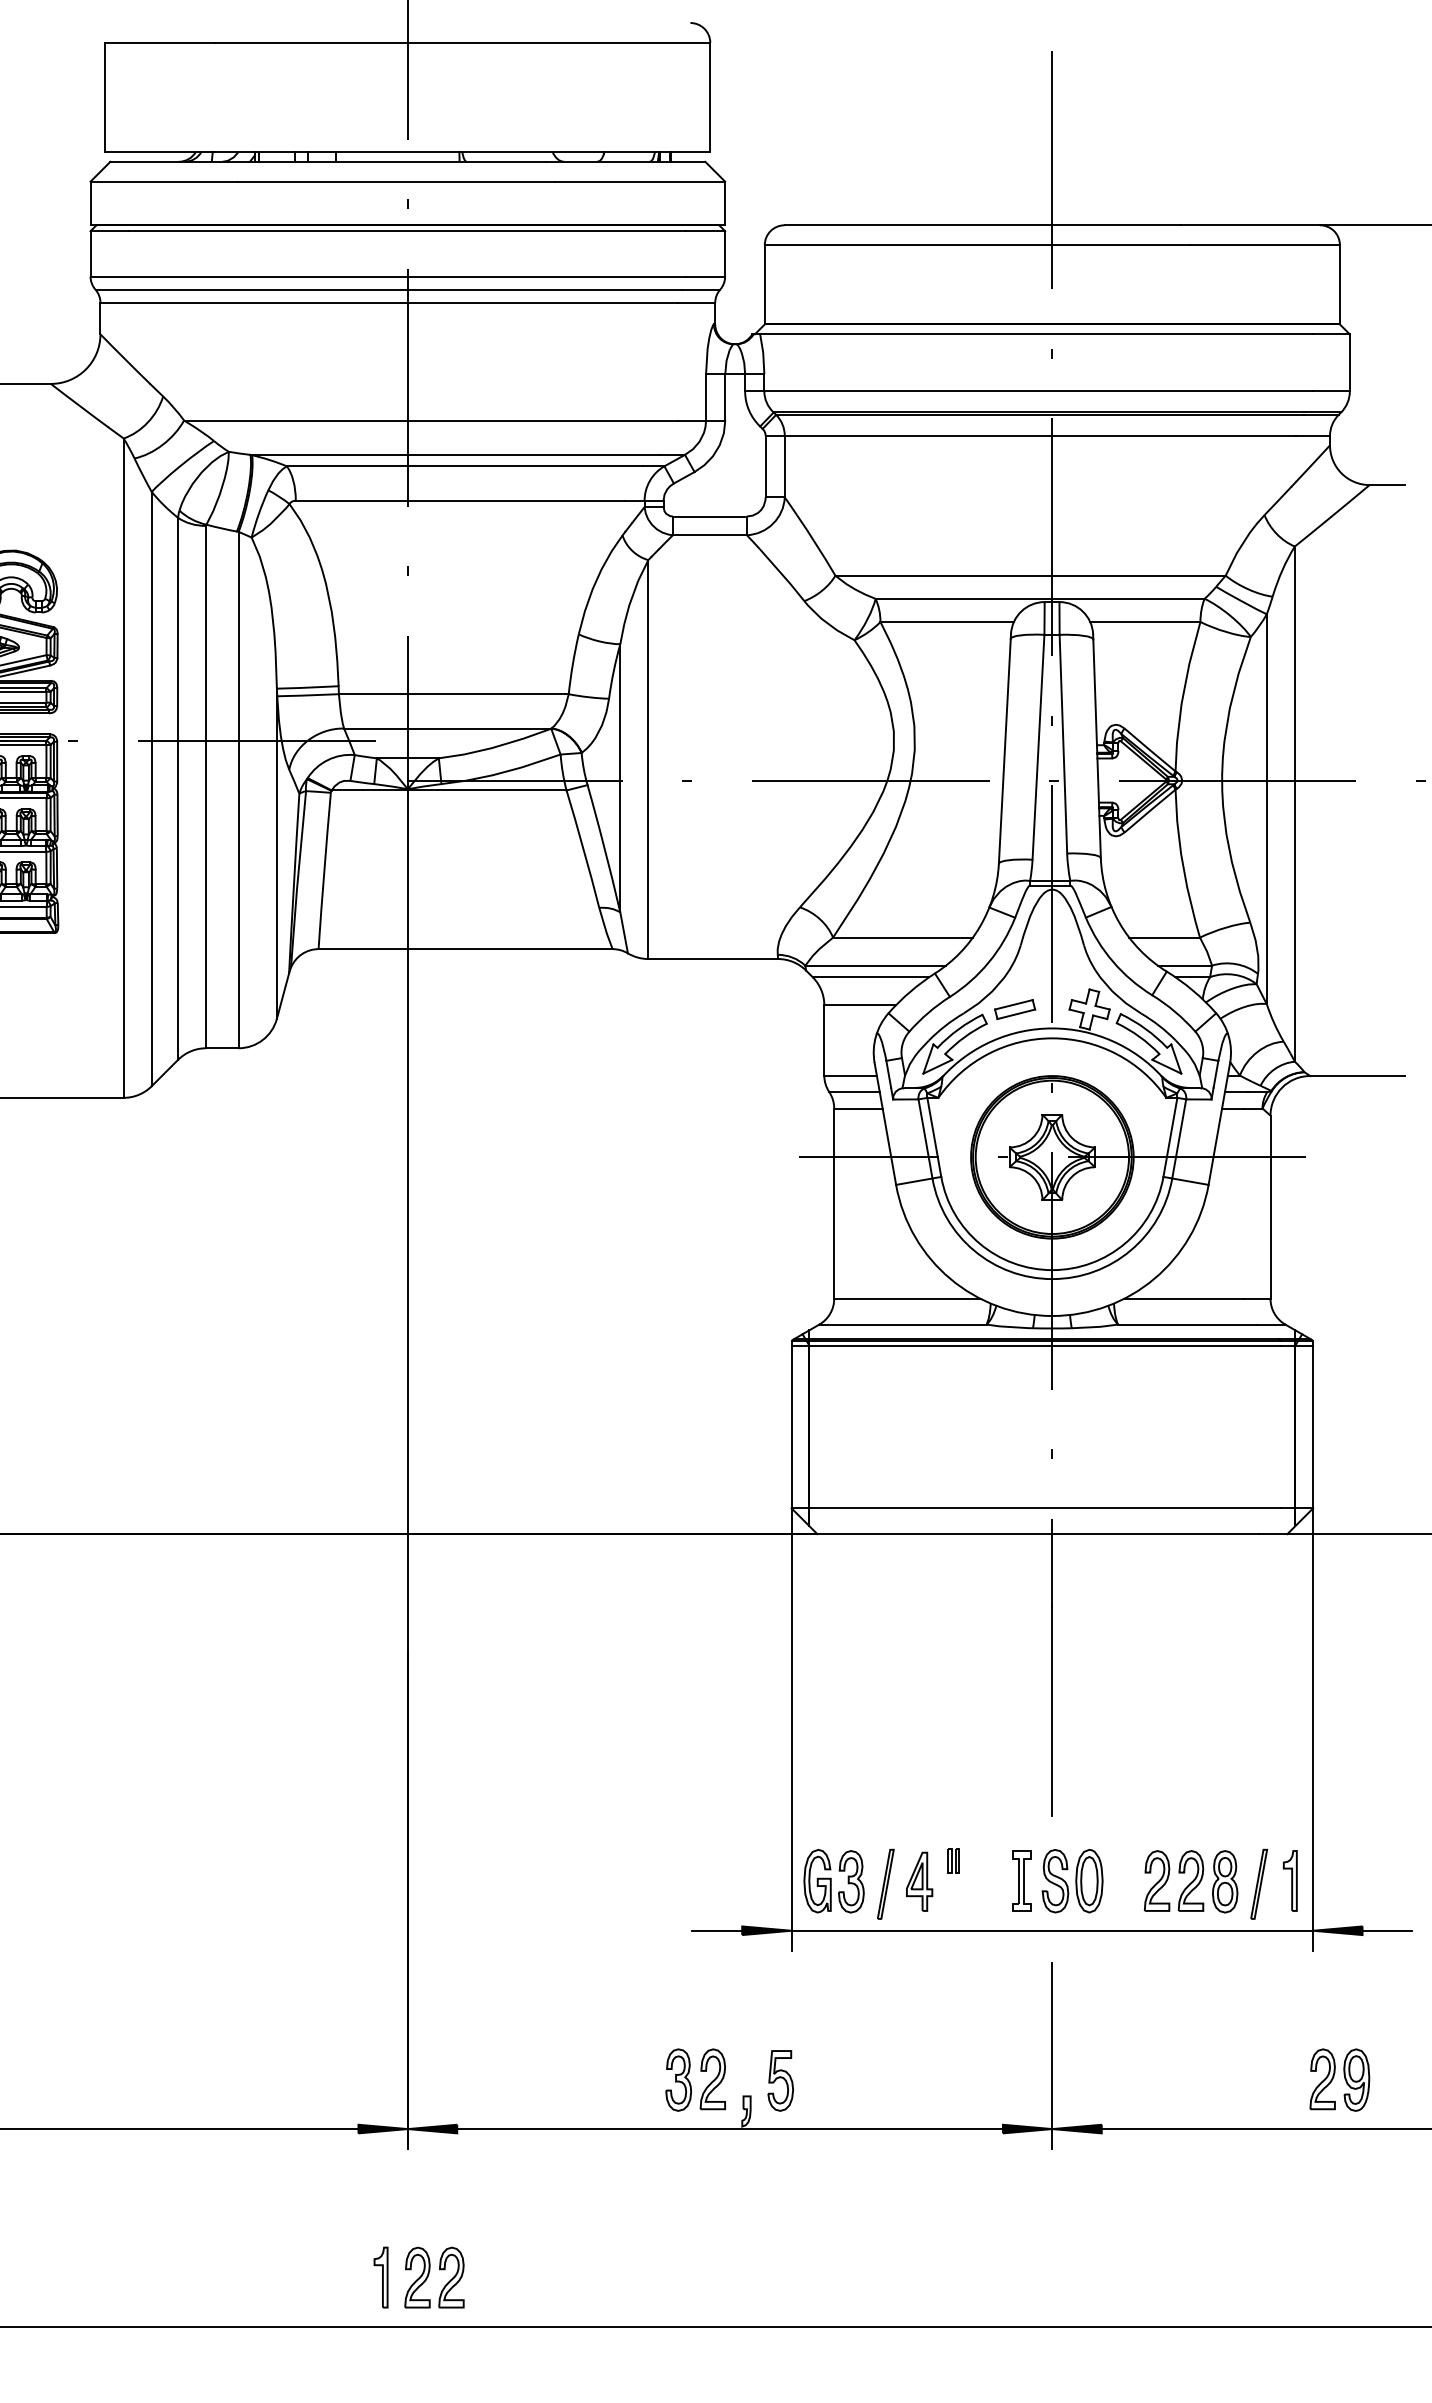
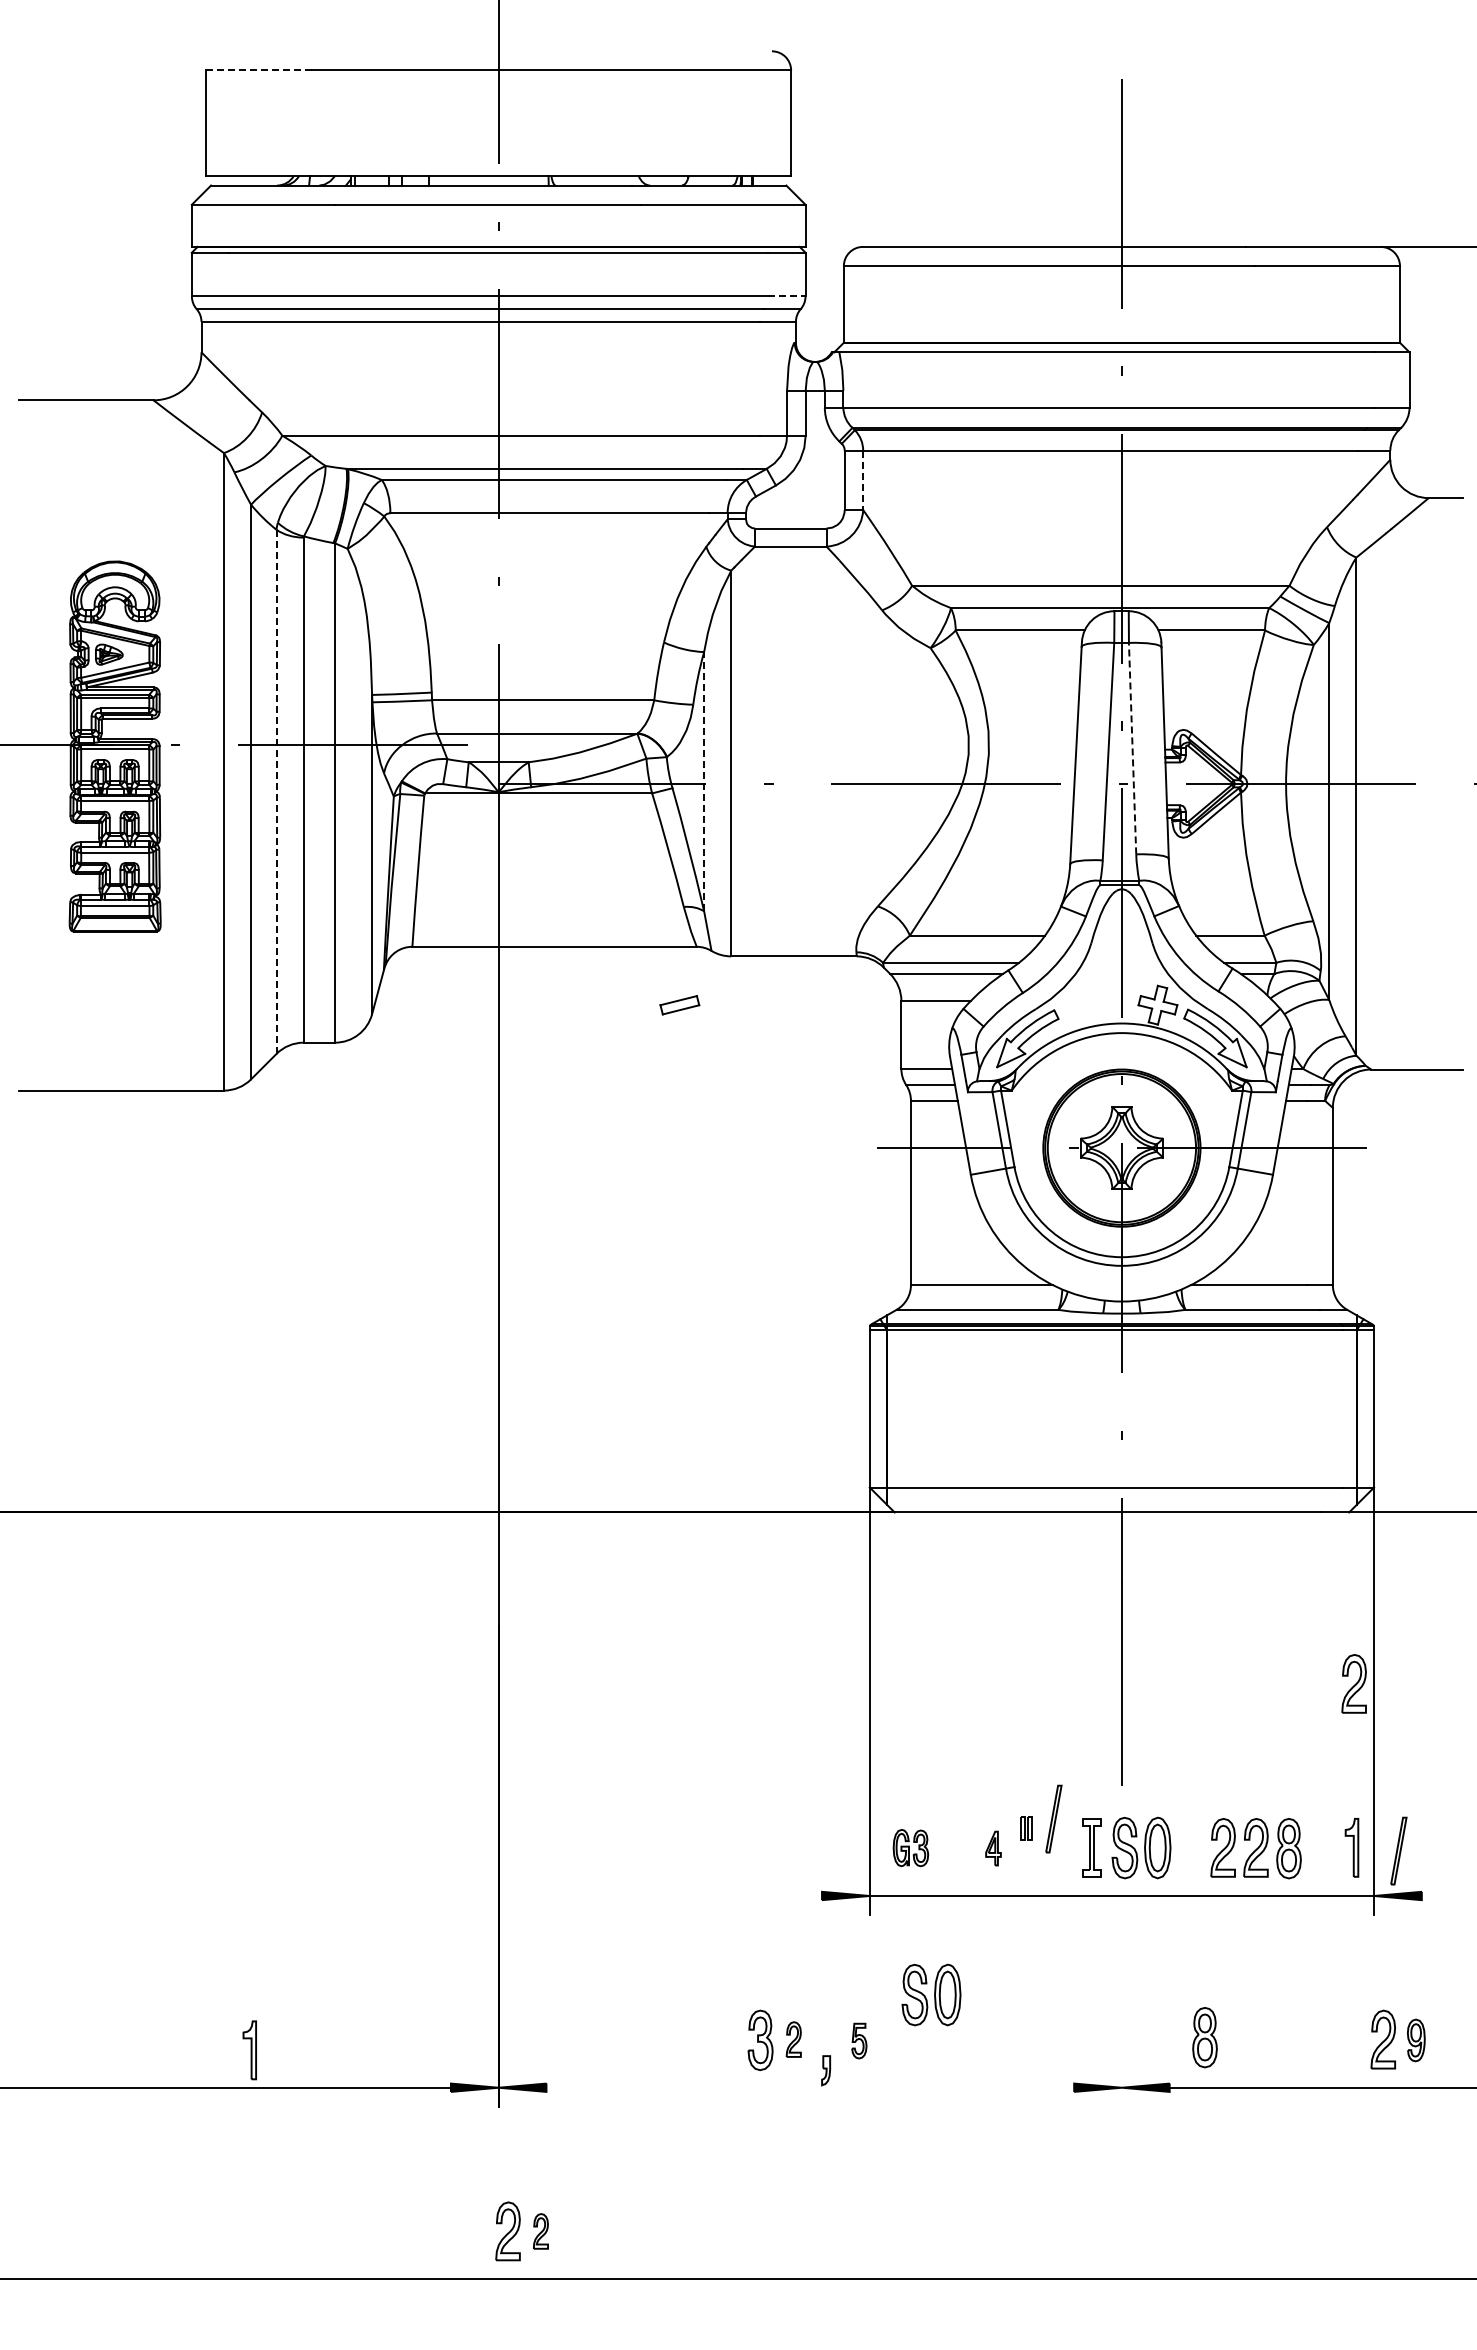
line: (160, 42) -> (259, 70), solid -> dashed
line: (705, 276) -> (786, 296), solid -> dashed
line: (785, 466) -> (863, 480), solid -> dashed
line: (1063, 744) -> (1132, 748), solid -> dashed
line: (620, 778) -> (704, 781), solid -> dashed
line: (178, 788) -> (276, 791), solid -> dashed
part: (1014, 1009) -> (679, 1005), moved
part: (1291, 1711) -> (1353, 1683), added
part: (833, 1880) -> (910, 1847), size x0.6
part: (919, 1881) -> (993, 1848), size x0.6
part: (885, 1883) -> (1053, 1818), moved
part: (1258, 1883) -> (1398, 1850), moved
line: (716, 1930) -> (797, 1895), removed
line: (1387, 1930) -> (1445, 1895), removed
part: (855, 2032) -> (931, 1994), added
line: (1051, 2055) -> (1121, 2016), removed
part: (1137, 2077) -> (1204, 2037), added
part: (712, 2079) -> (793, 2039), size x0.6
part: (780, 2080) -> (859, 2040), size x0.6
part: (1357, 2080) -> (1416, 2040), size x0.7
line: (730, 2128) -> (810, 2087), removed
part: (380, 2277) -> (249, 2050), moved
part: (451, 2277) -> (540, 2231), size x0.6

